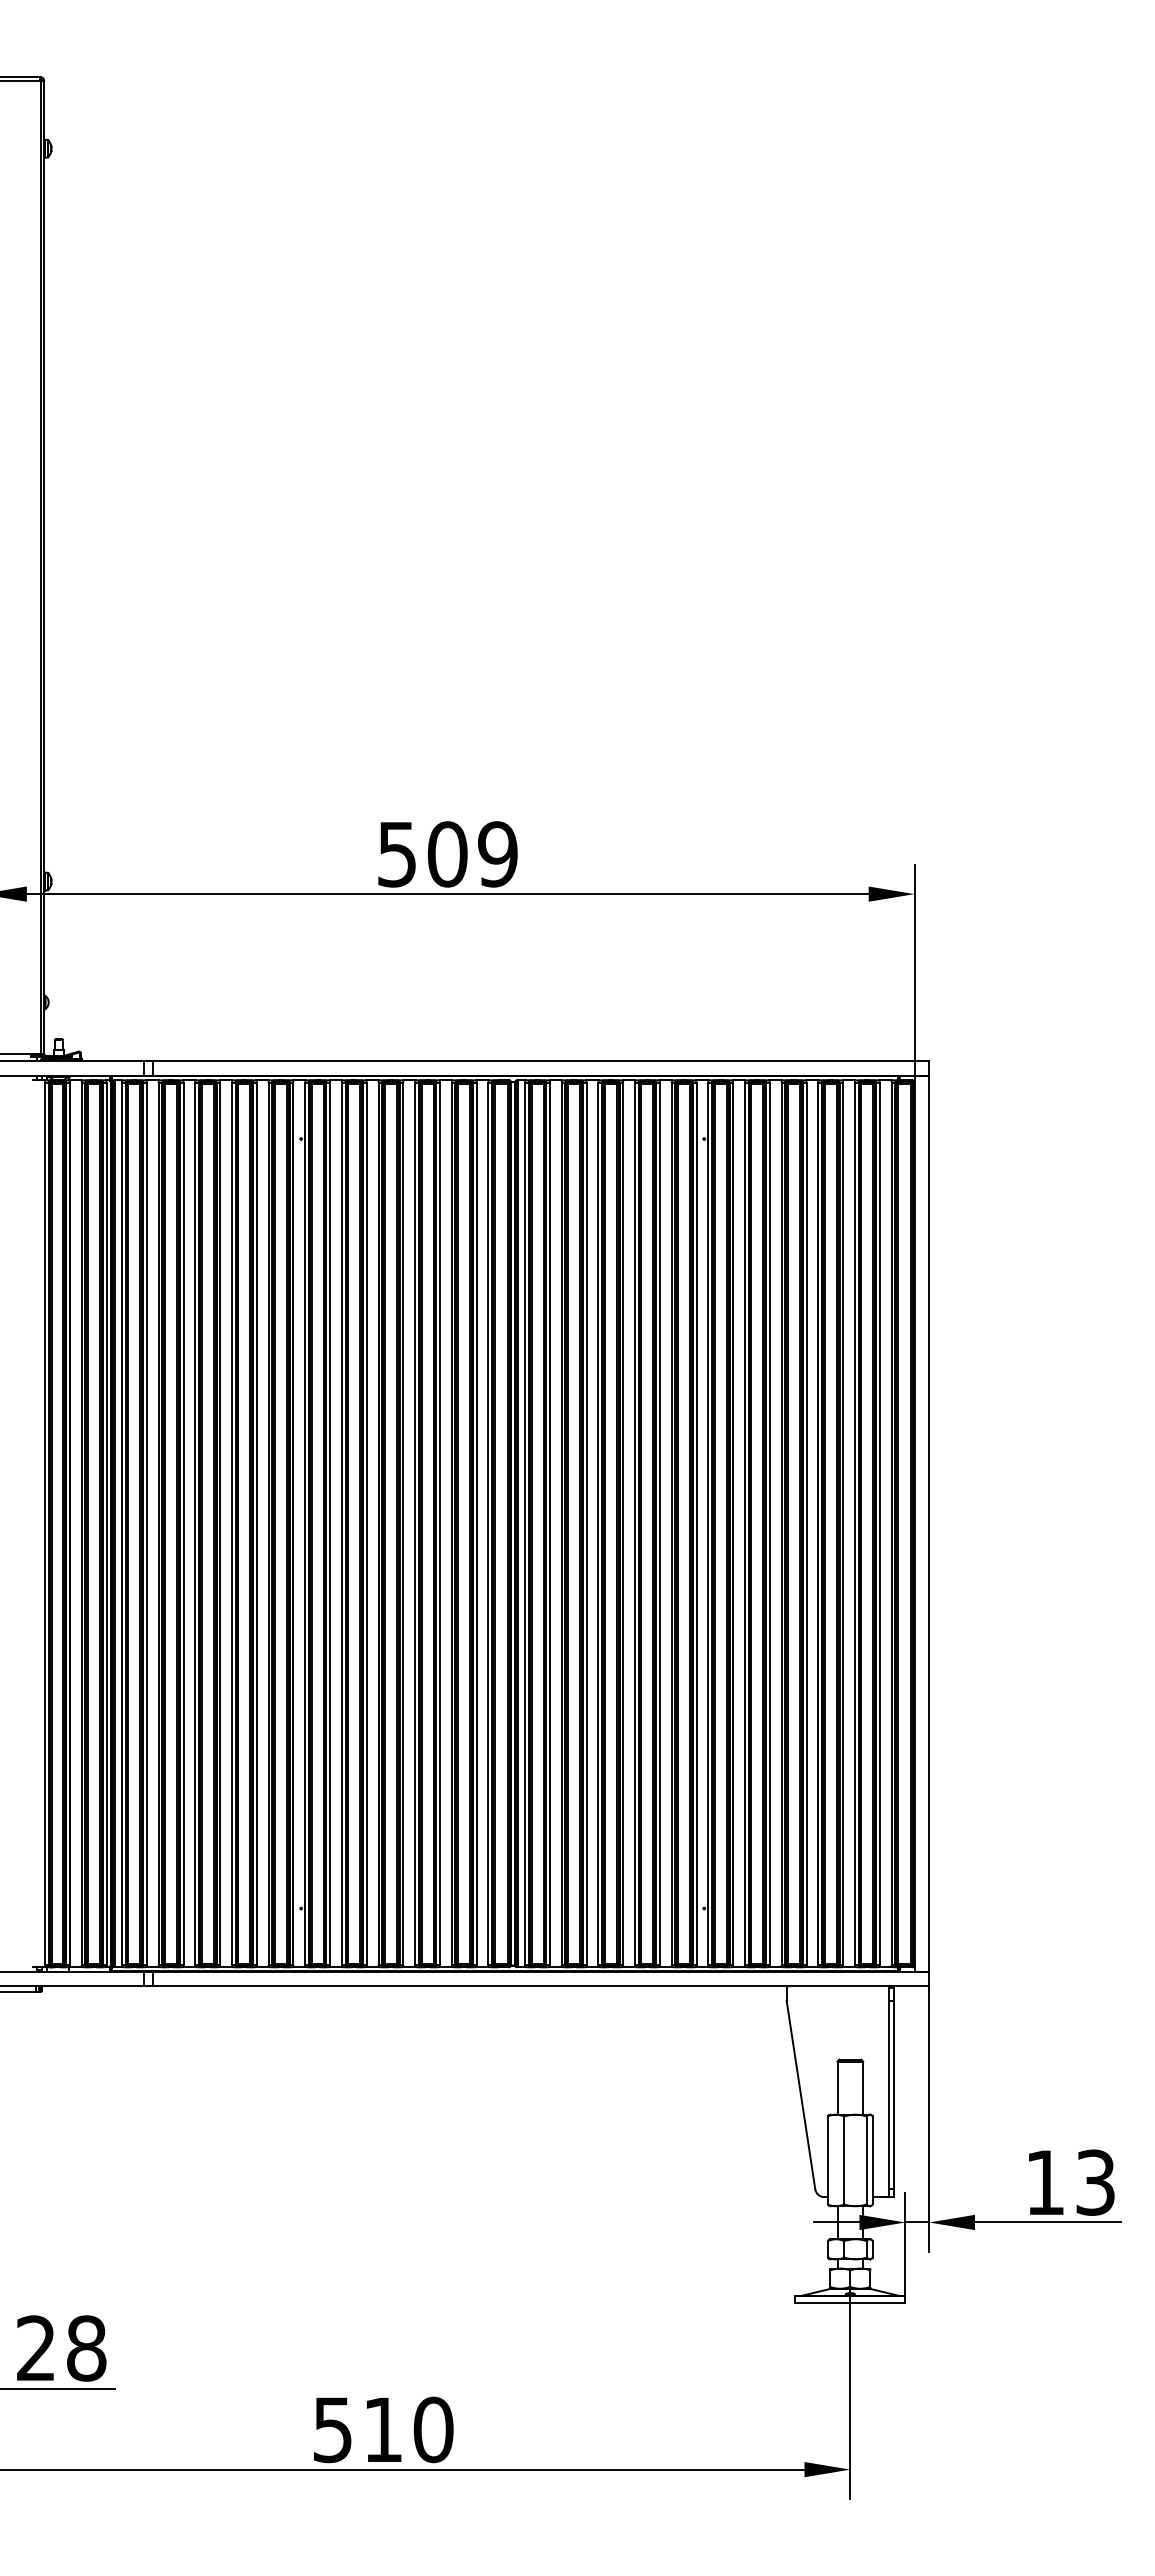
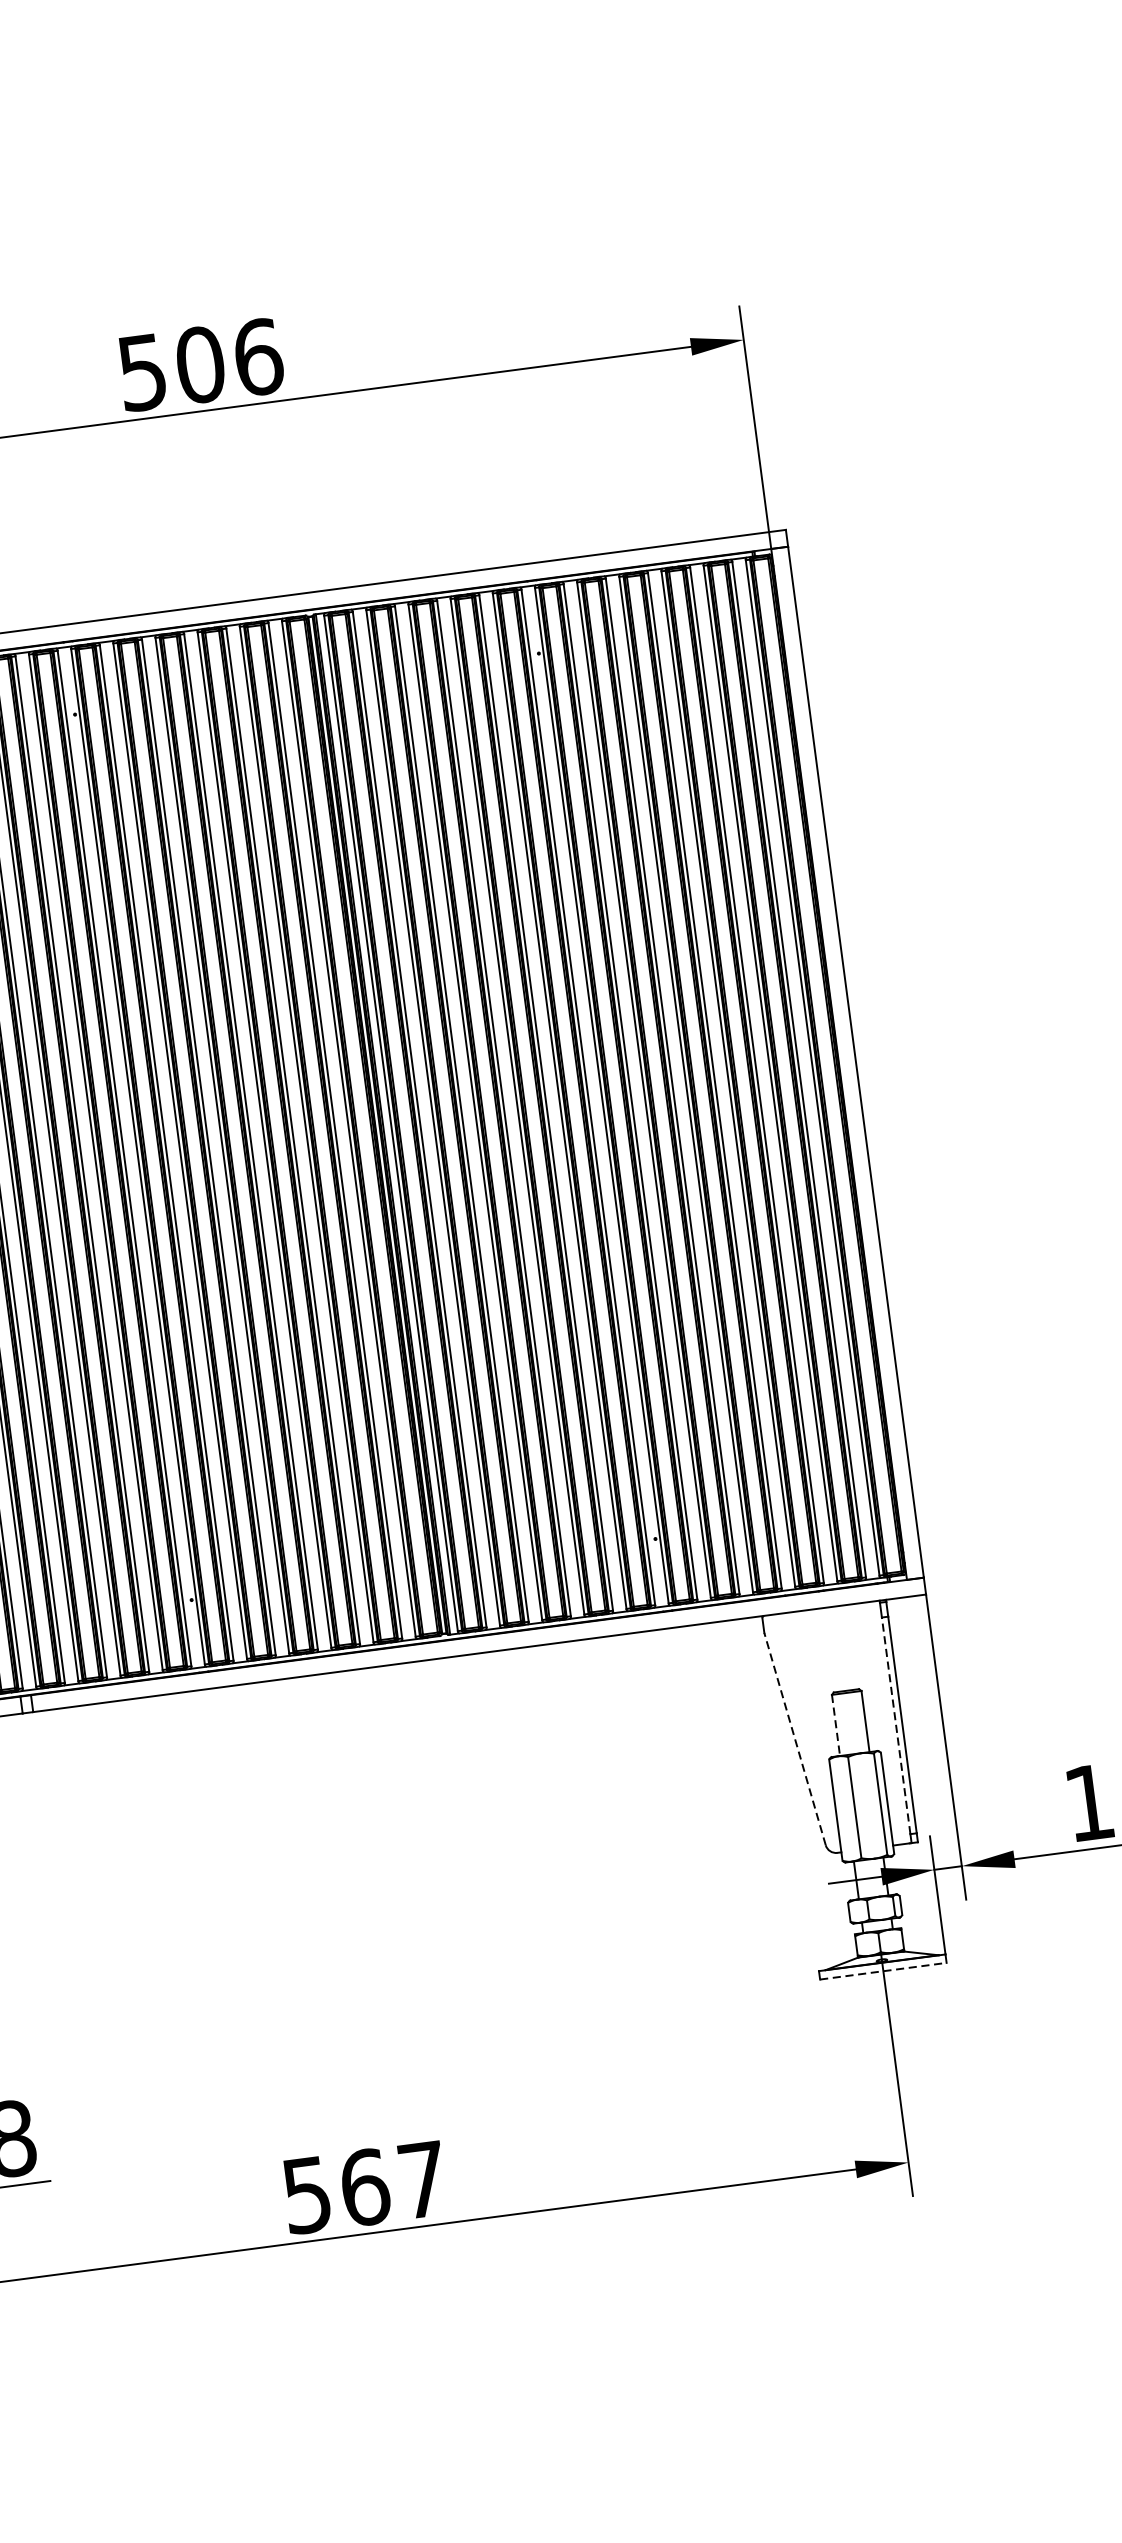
text: (498, 854) -> (259, 357), 509 -> 506
line: (837, 2088) -> (836, 1725), solid -> dashed
line: (800, 2094) -> (794, 1738), solid -> dashed
line: (888, 2094) -> (895, 1725), solid -> dashed
line: (850, 2303) -> (883, 1971), solid -> dashed
text: (408, 2429) -> (394, 2183), 510 -> 567

